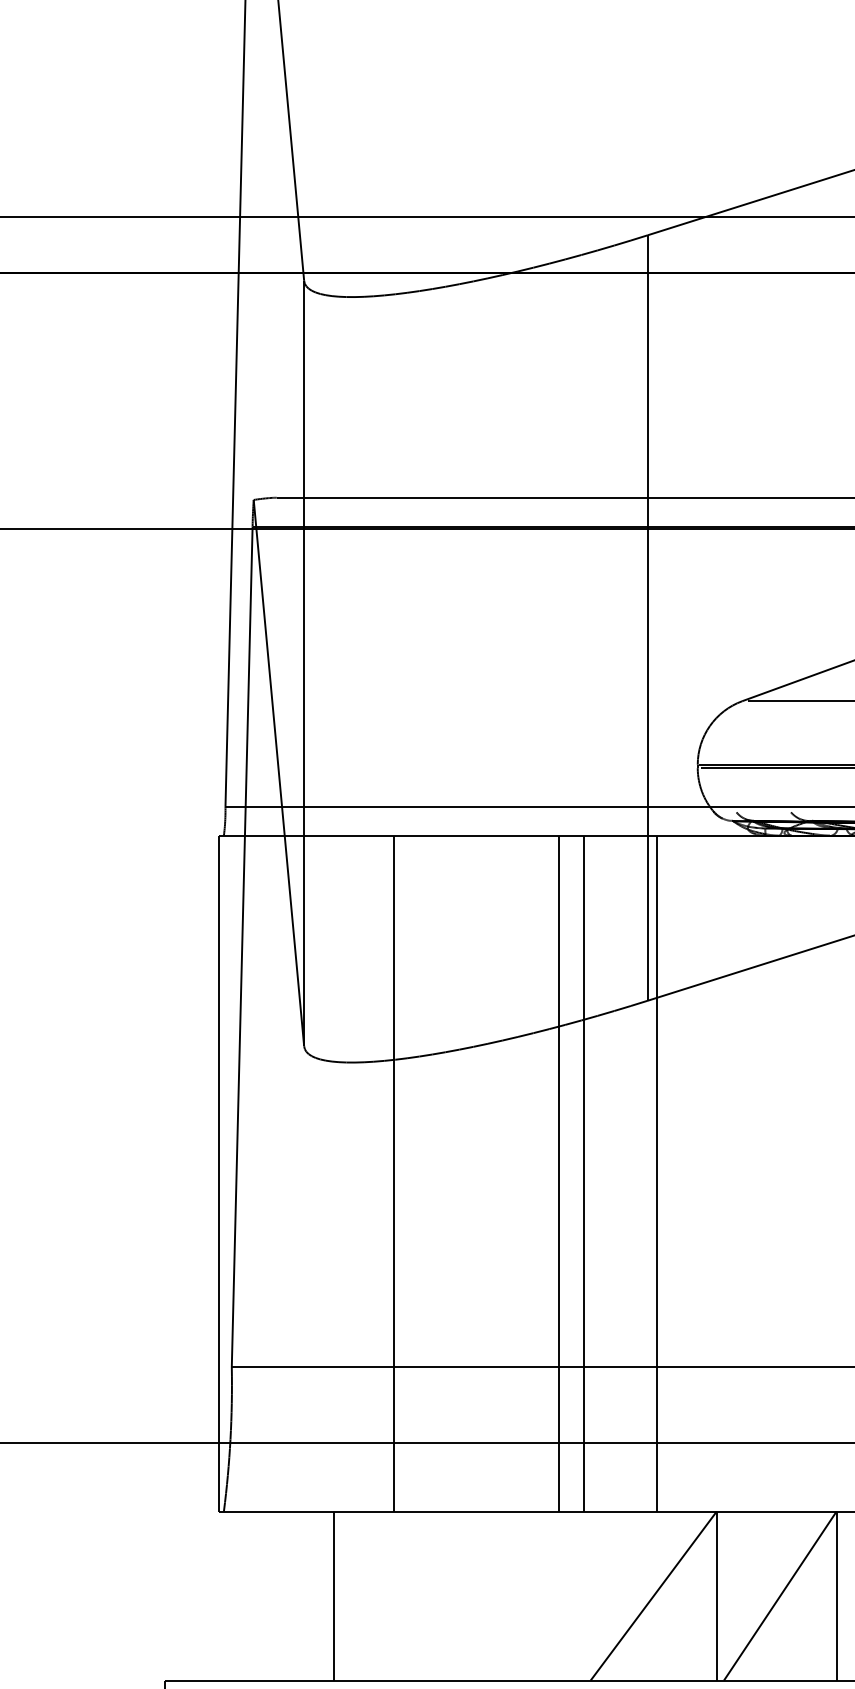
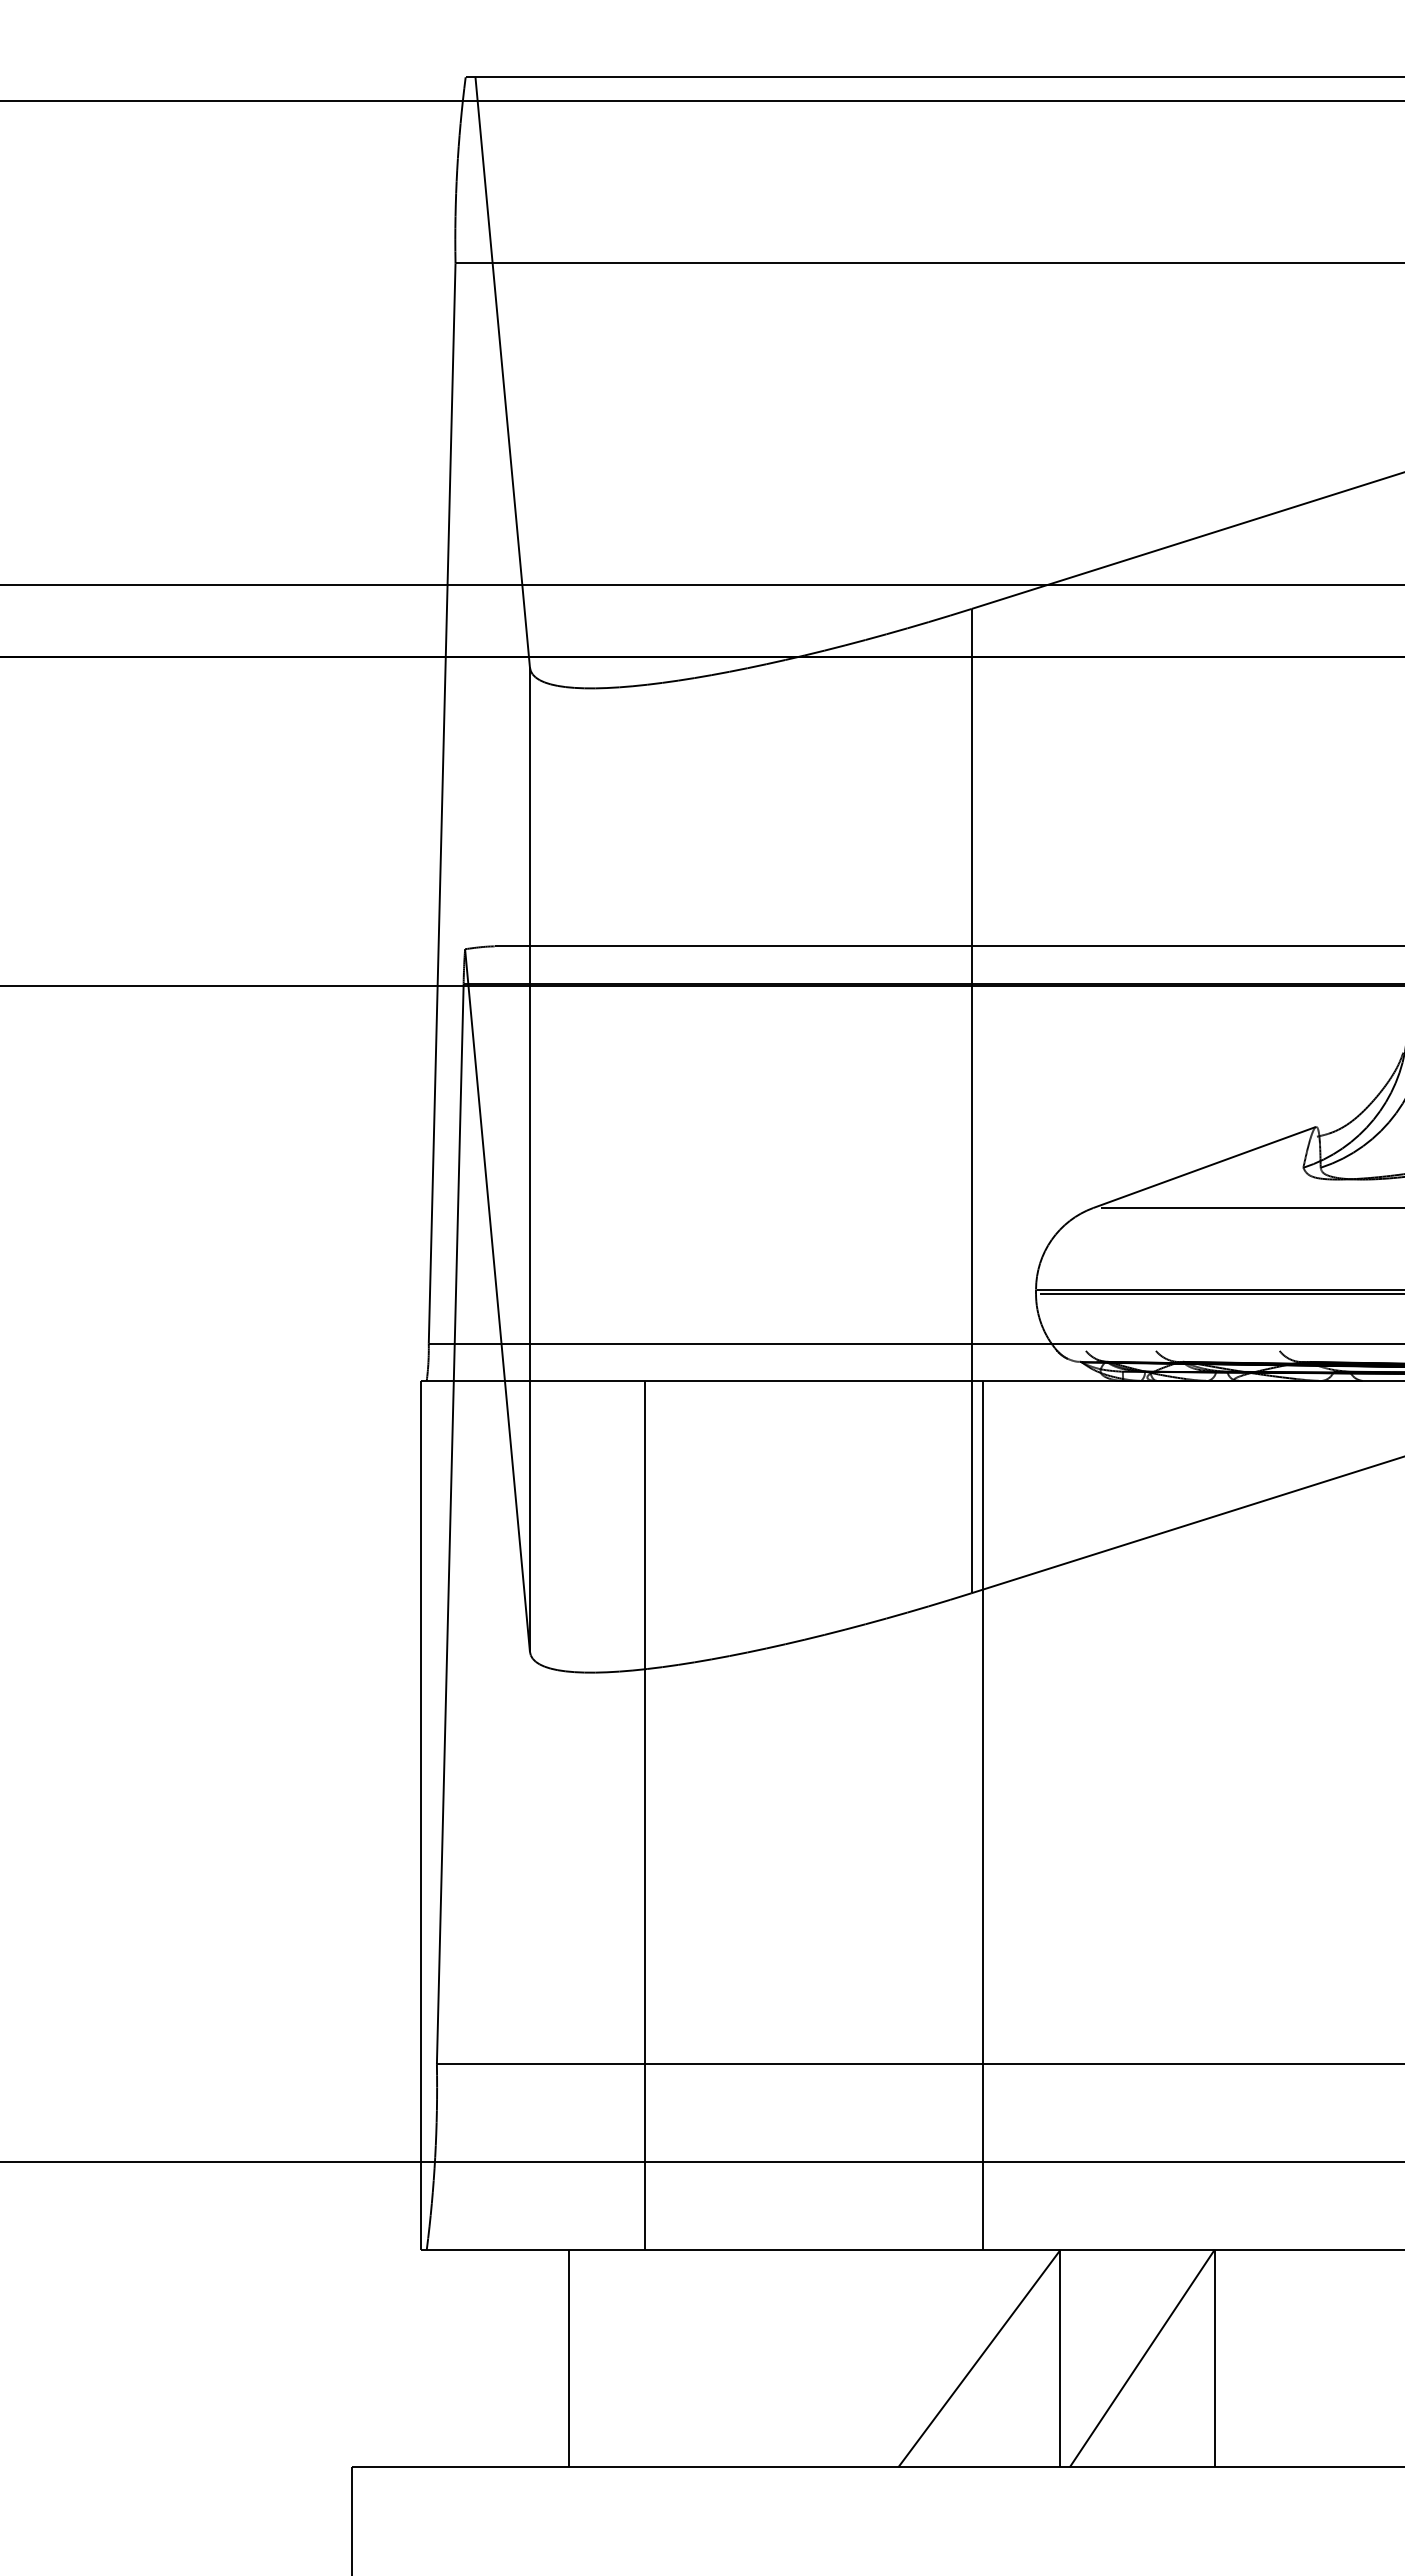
line: (559, 1173) -> (858, 1815), removed
line: (583, 1173) -> (889, 1815), removed

